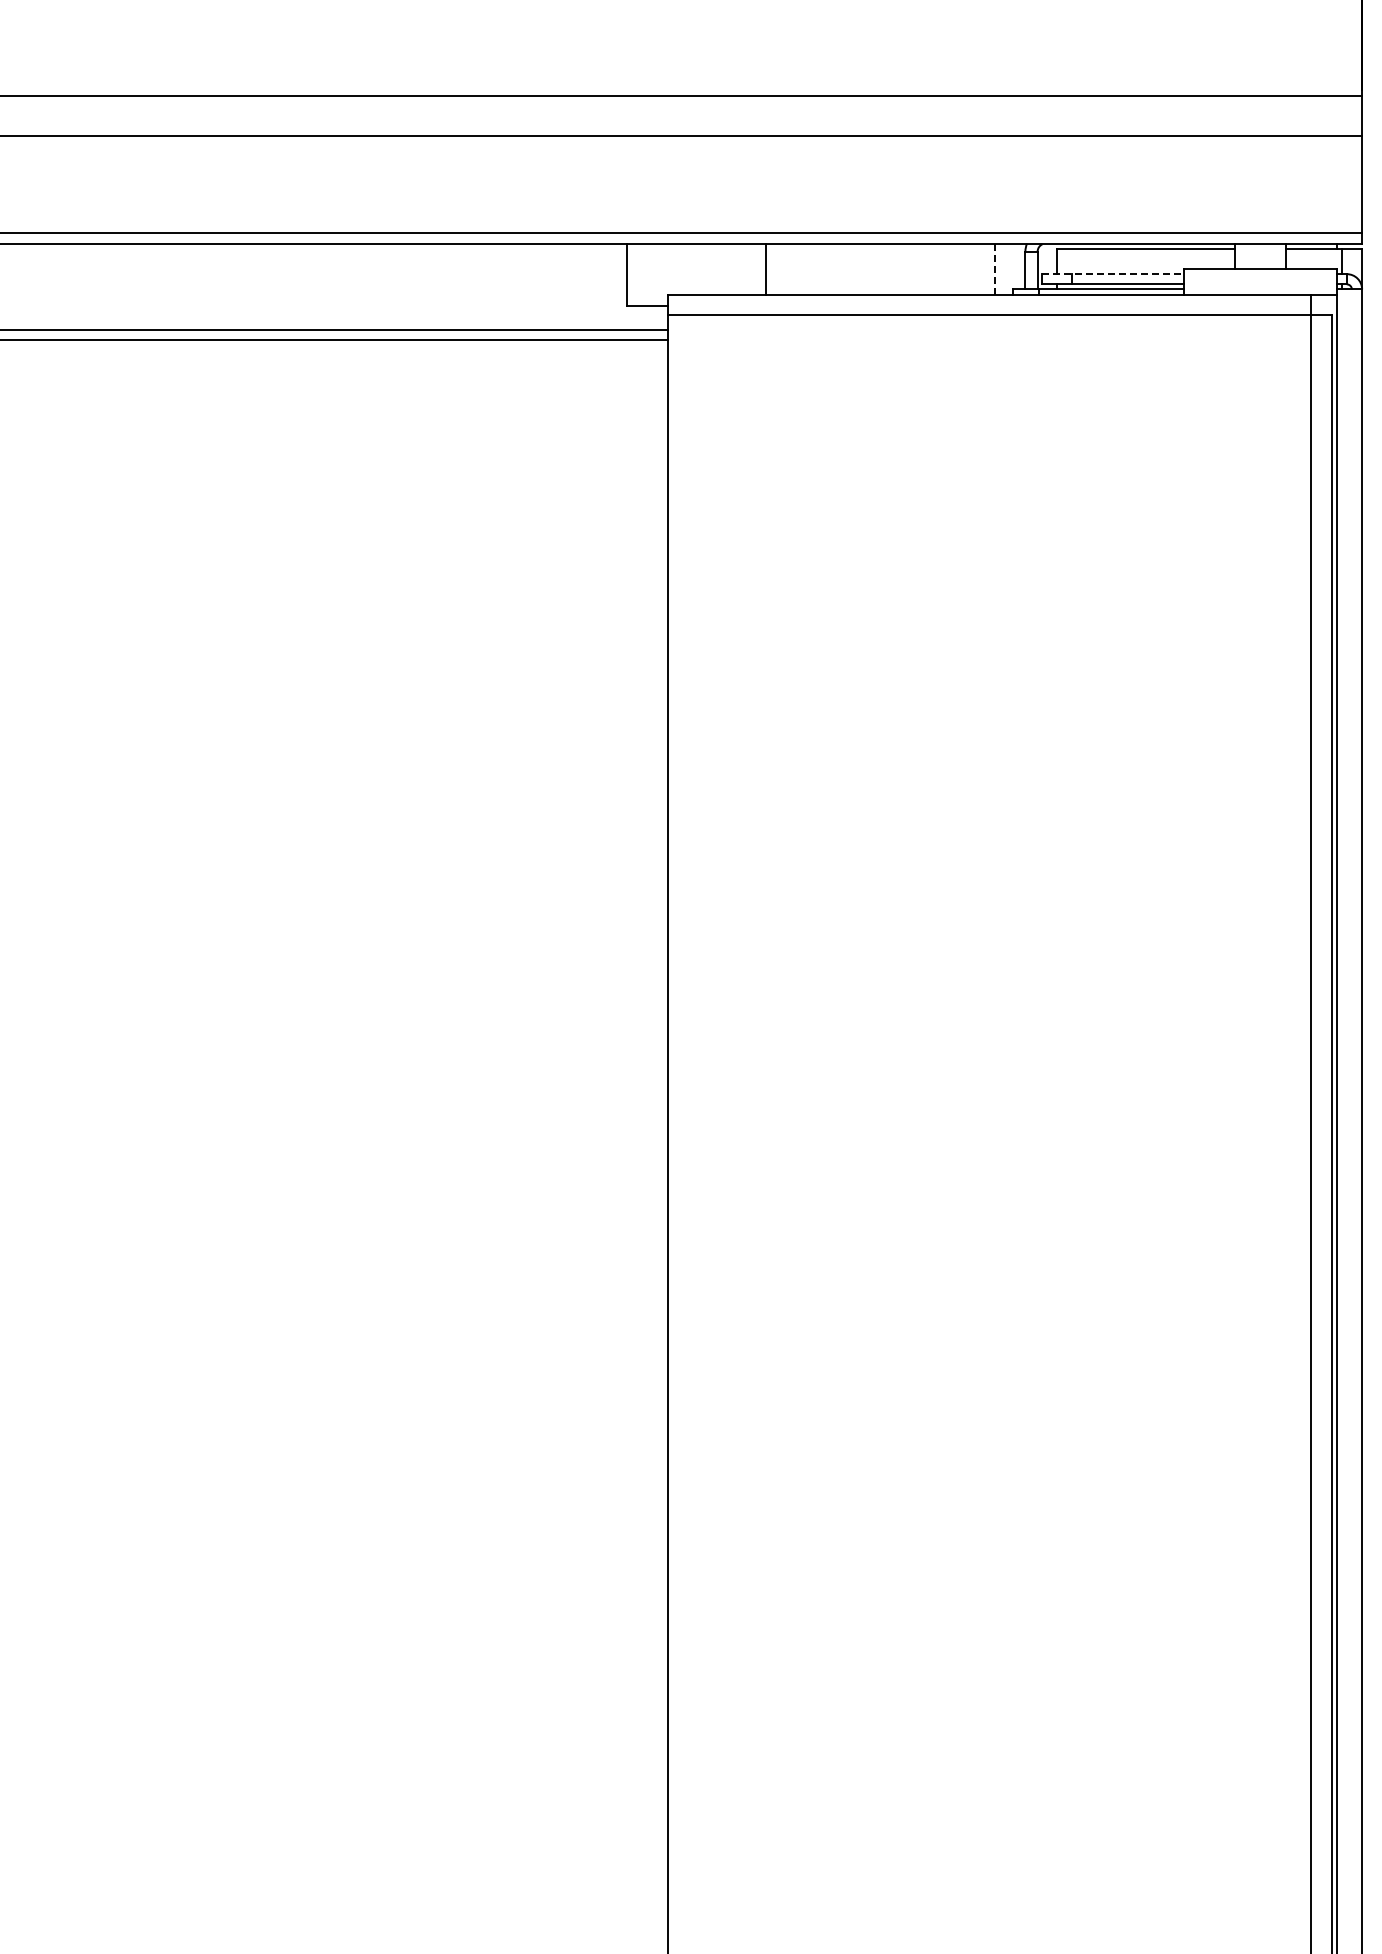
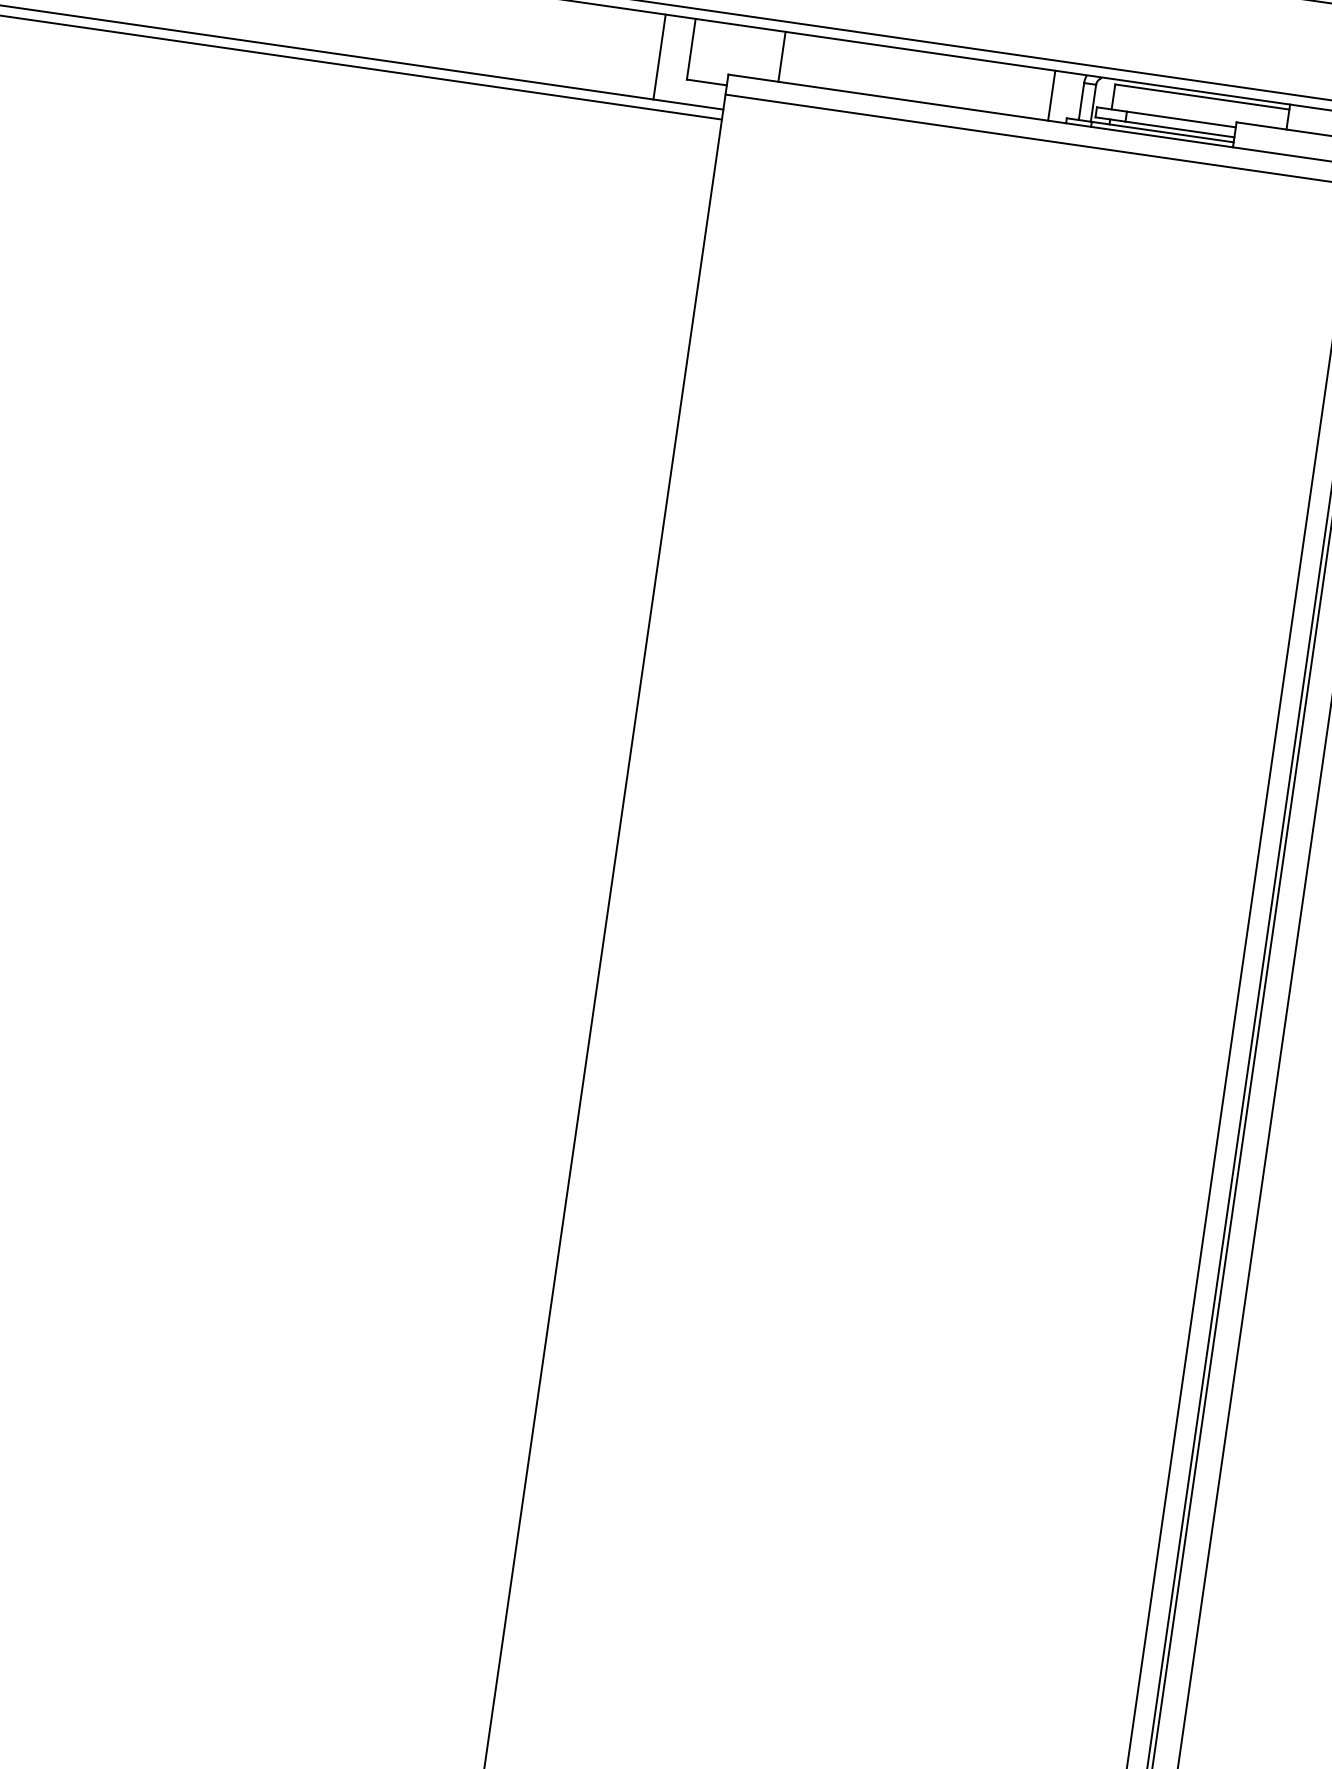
line: (766, 268) -> (782, 56), moved
line: (994, 269) -> (1051, 96), dashed -> solid
line: (1112, 274) -> (1166, 117), dashed -> solid
line: (596, 286) -> (659, 56), added

